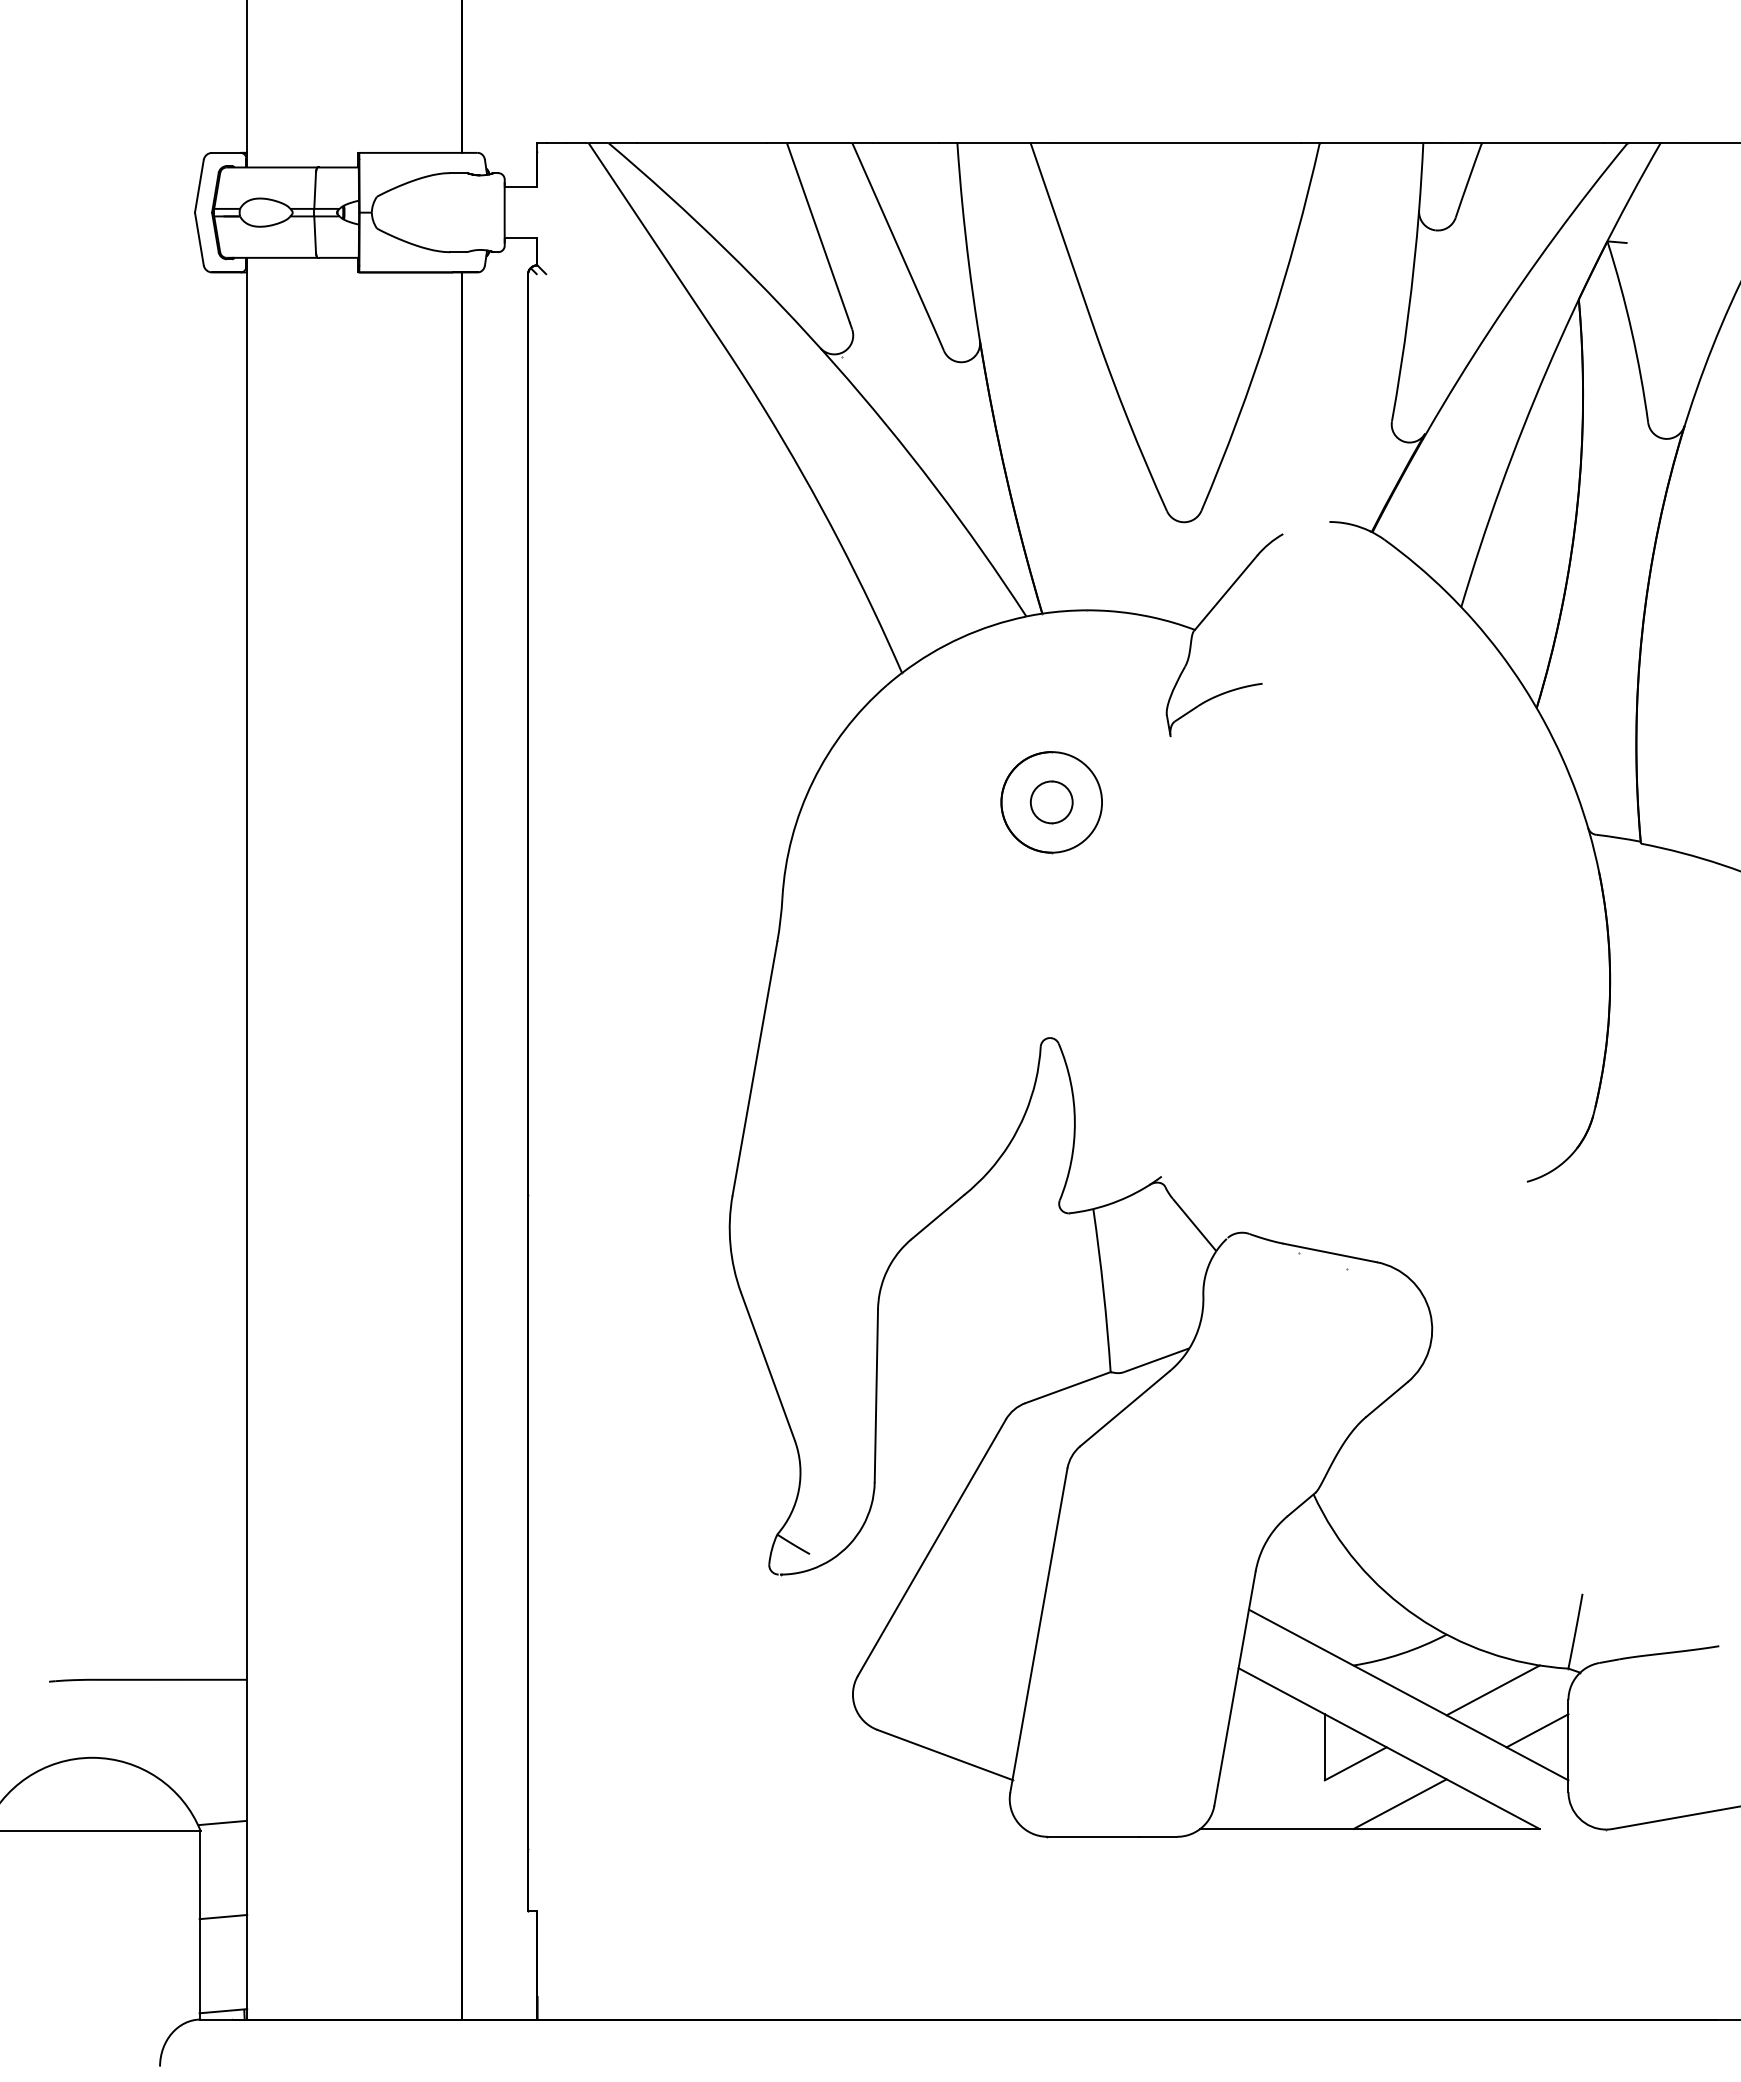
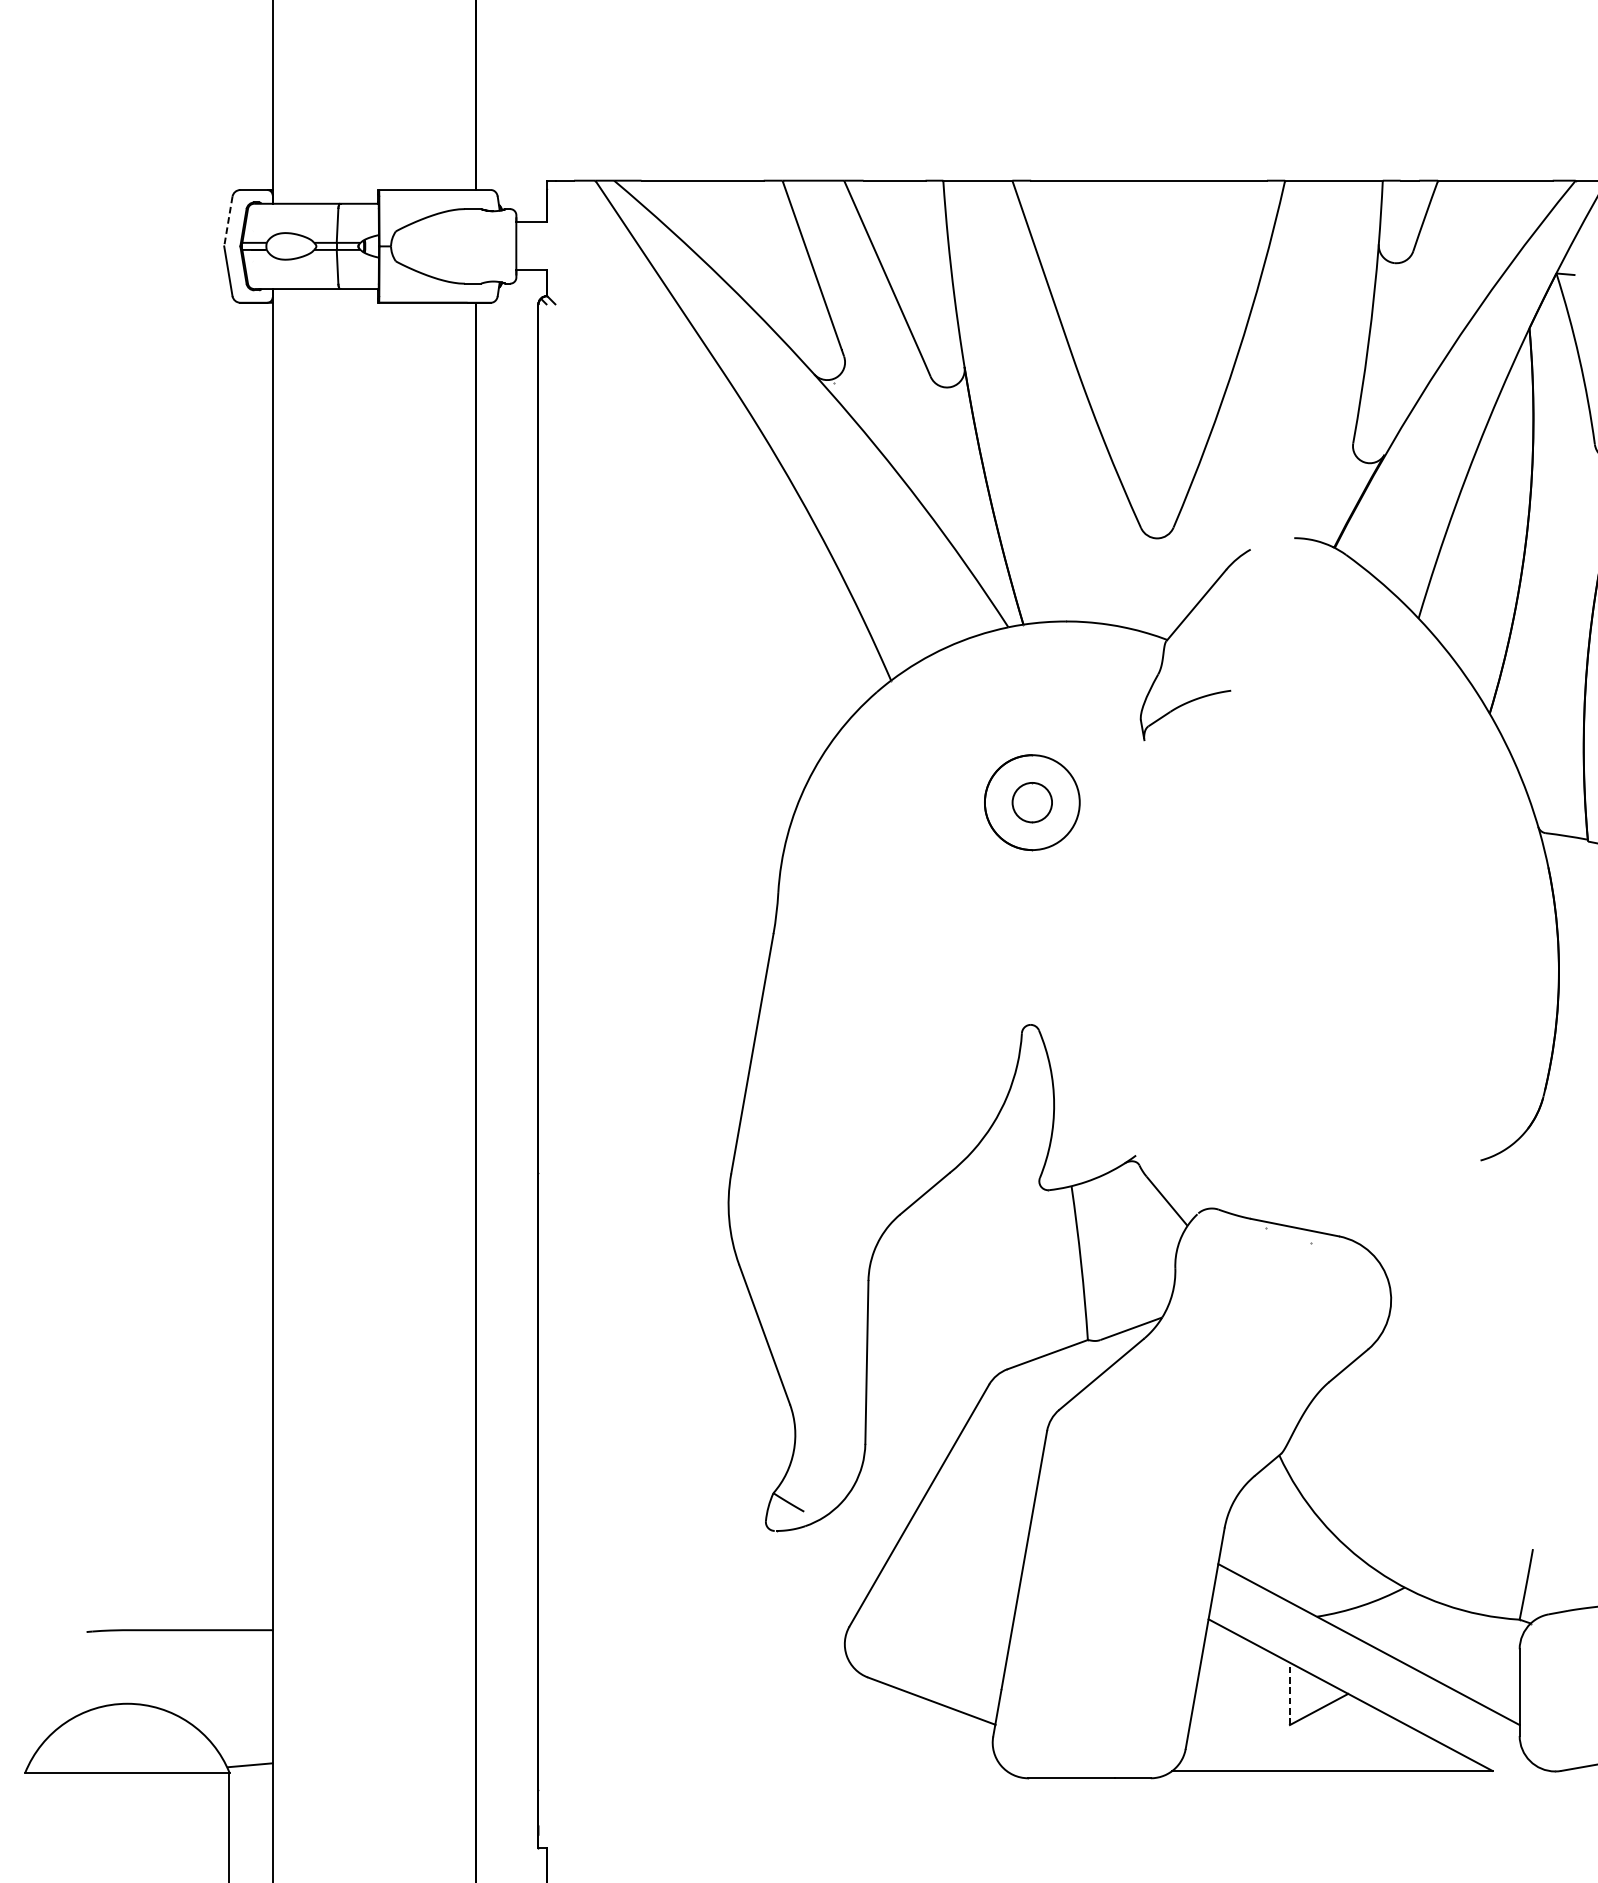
line: (199, 186) -> (228, 221), solid -> dashed
line: (1492, 1690) -> (1448, 1640), removed
line: (1537, 1730) -> (1490, 1678), removed
line: (1324, 1746) -> (1289, 1693), solid -> dashed
line: (1399, 1803) -> (1360, 1746), removed
line: (223, 1917) -> (251, 1854), removed

